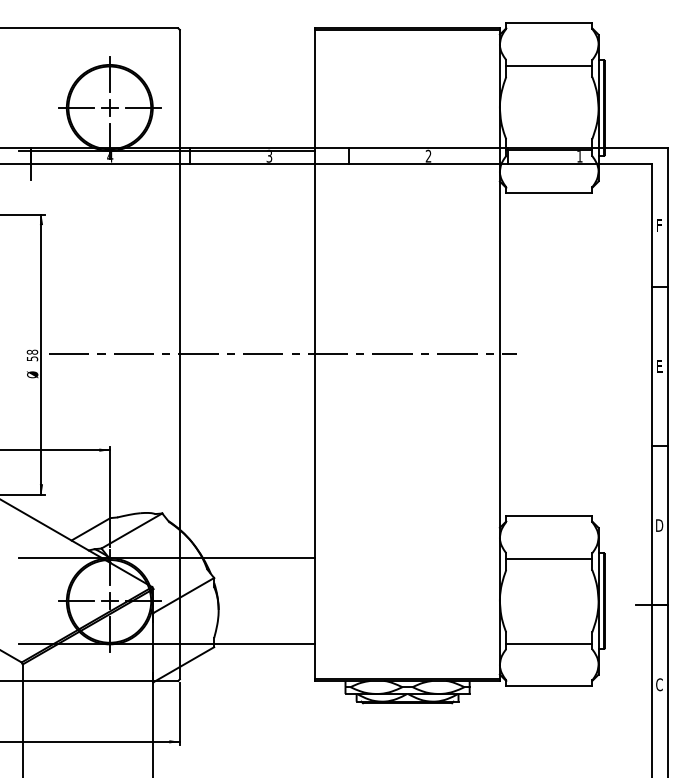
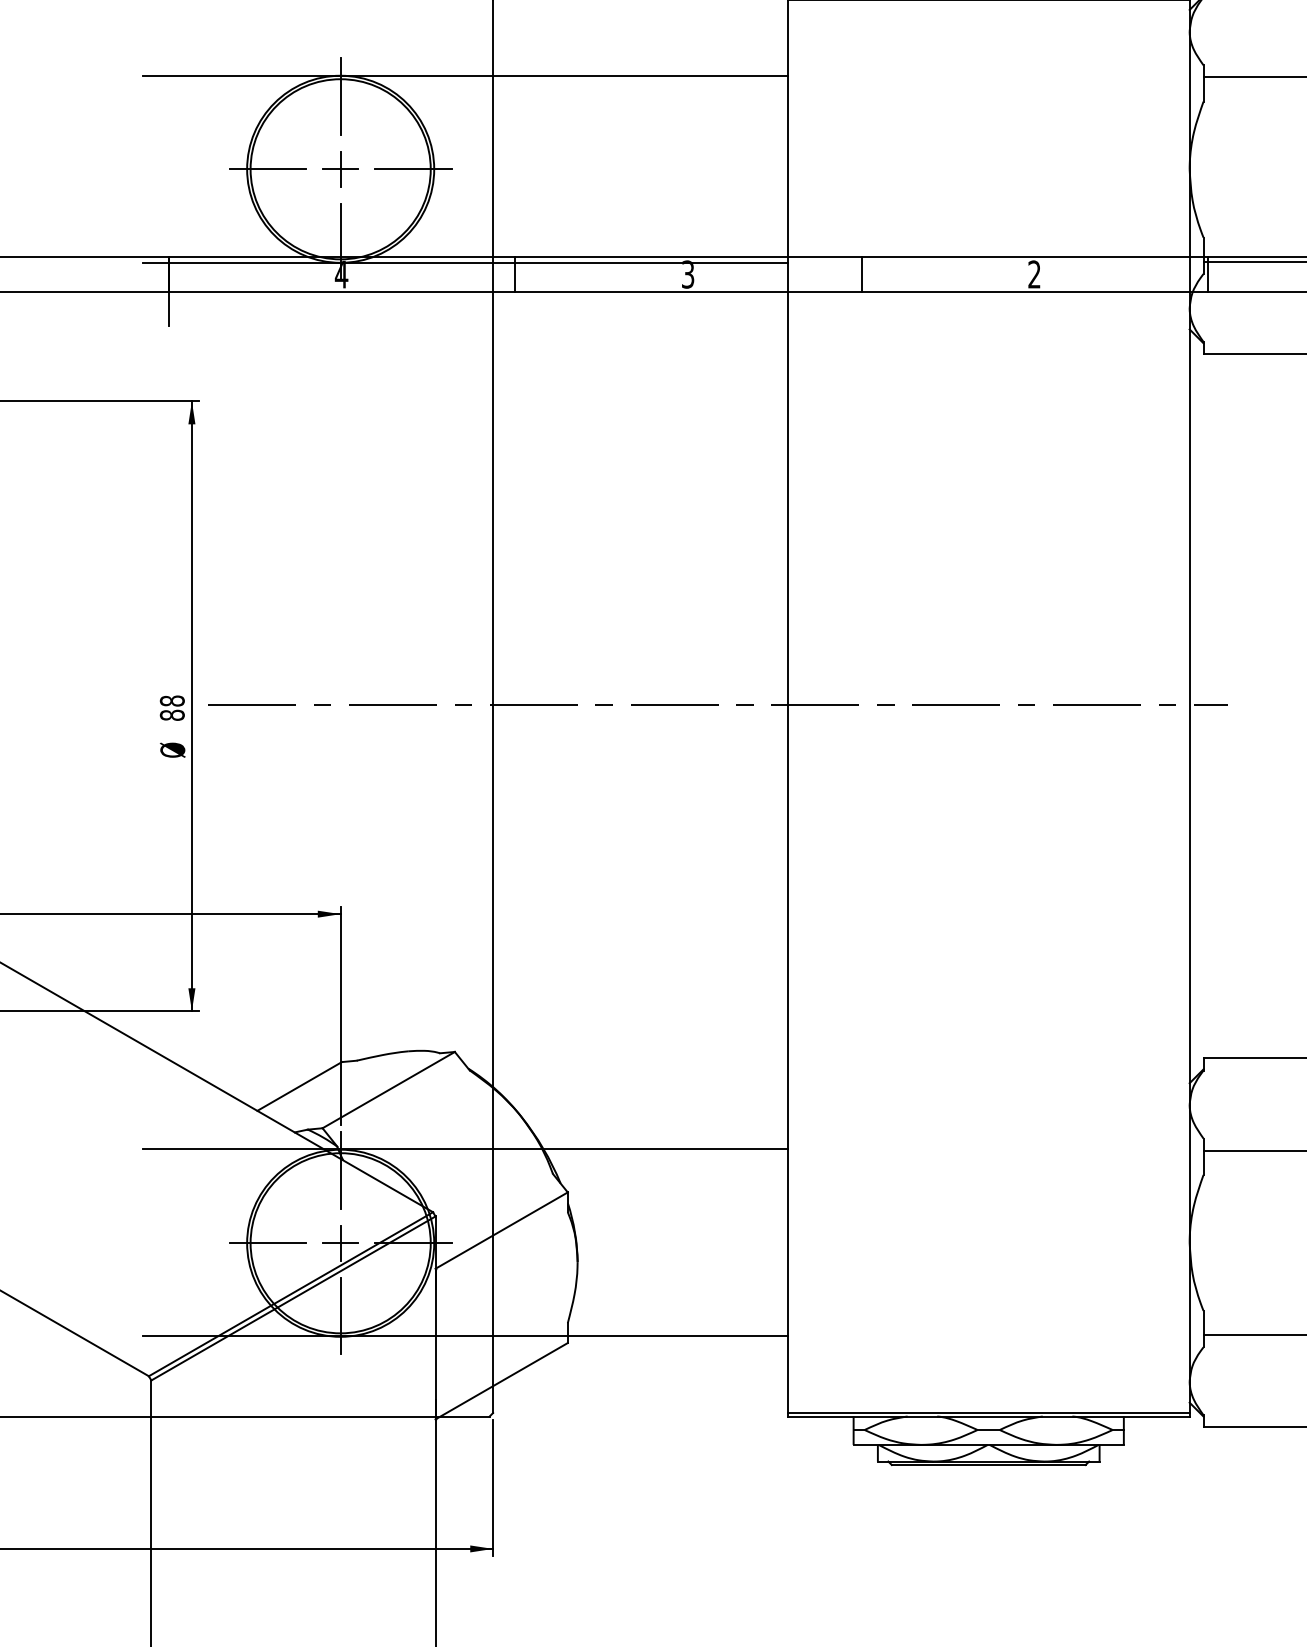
line: (167, 65) -> (466, 76), added
text: (32, 358) -> (172, 714), 58 -> 88

